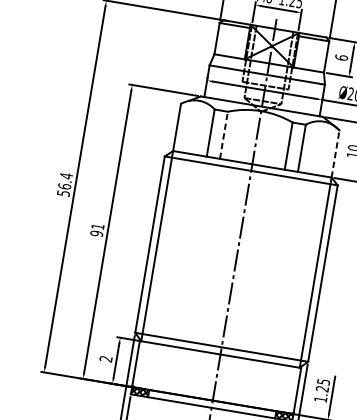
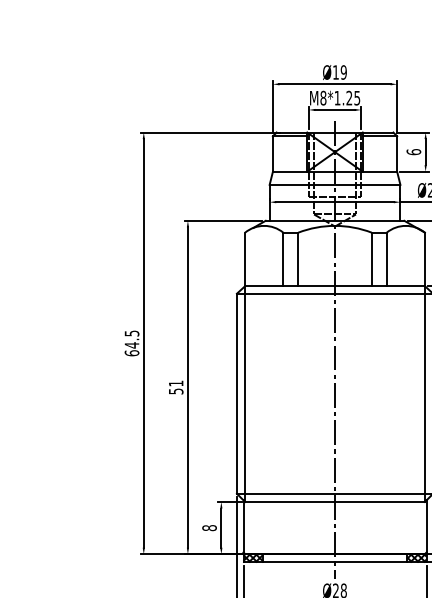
line: (224, 135) -> (298, 259), dashed -> solid
line: (335, 153) -> (424, 259), dashed -> solid
text: (64, 184) -> (131, 343), 56.4 -> 64.5
text: (96, 233) -> (175, 391), 91 -> 51
text: (105, 359) -> (209, 528), 2 -> 8

